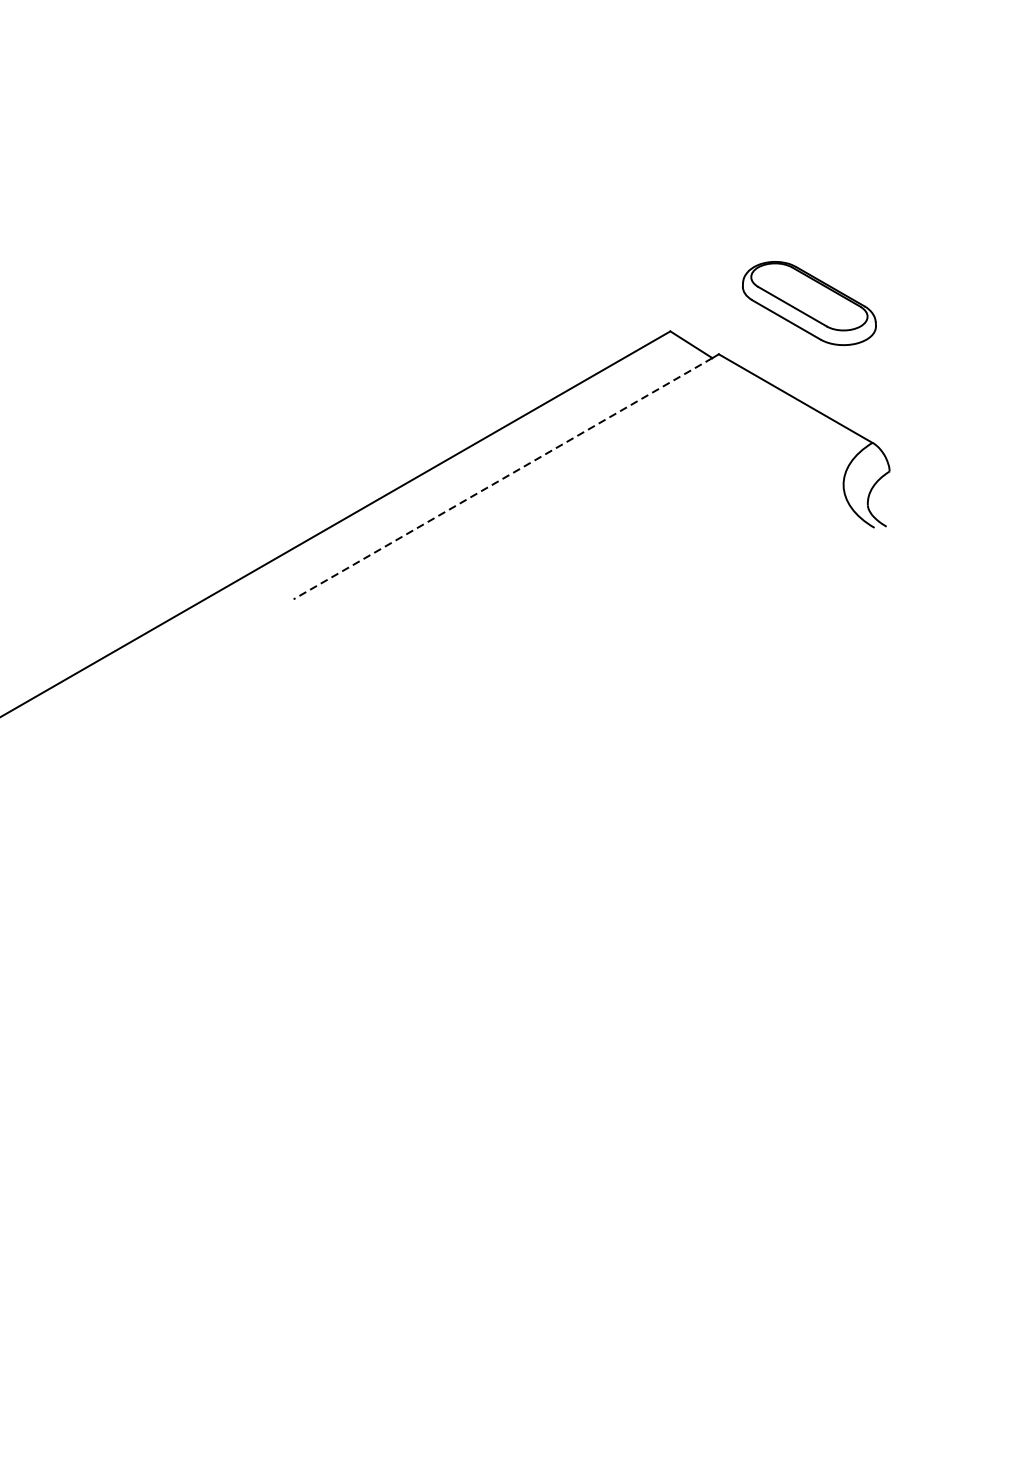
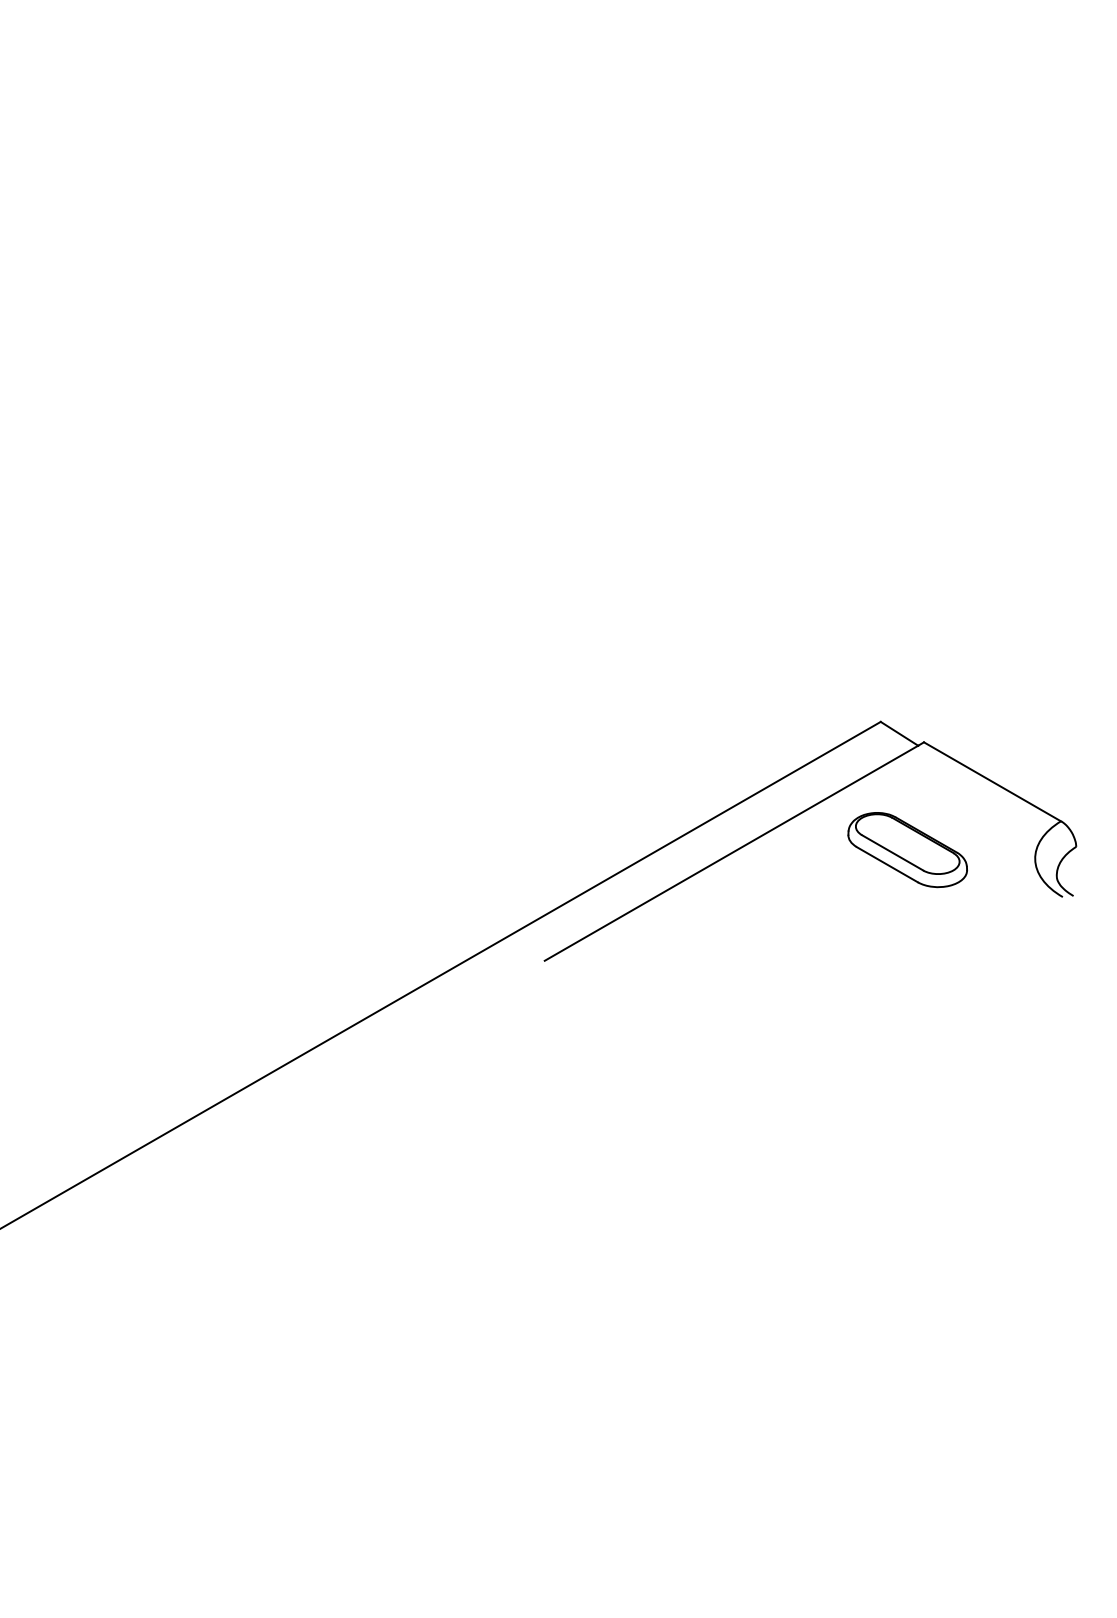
part: (809, 304) -> (907, 850), moved
line: (503, 478) -> (731, 853), dashed -> solid

